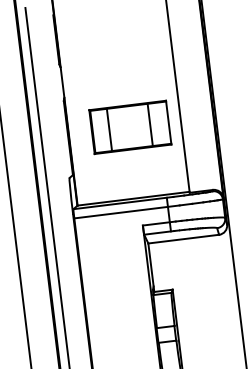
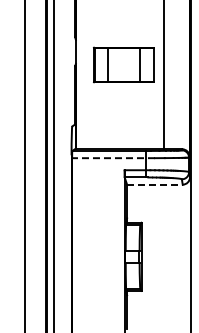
part: (129, 126) -> (123, 64), moved
line: (126, 212) -> (113, 158), solid -> dashed
line: (183, 239) -> (154, 184), solid -> dashed

